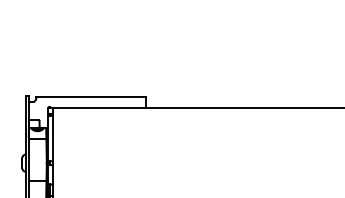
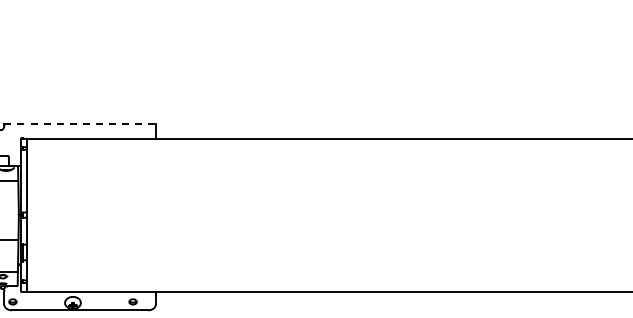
line: (91, 96) -> (80, 123), solid -> dashed

